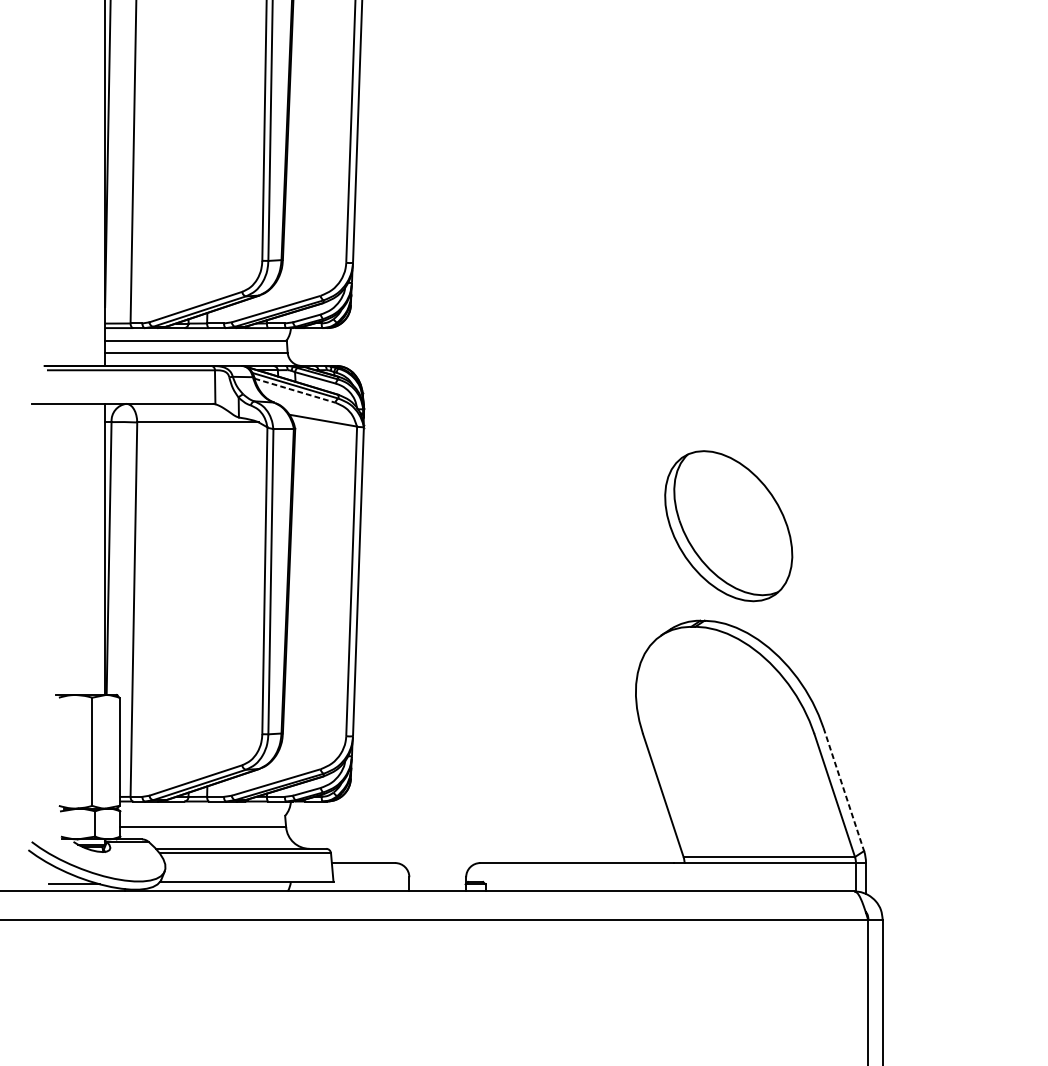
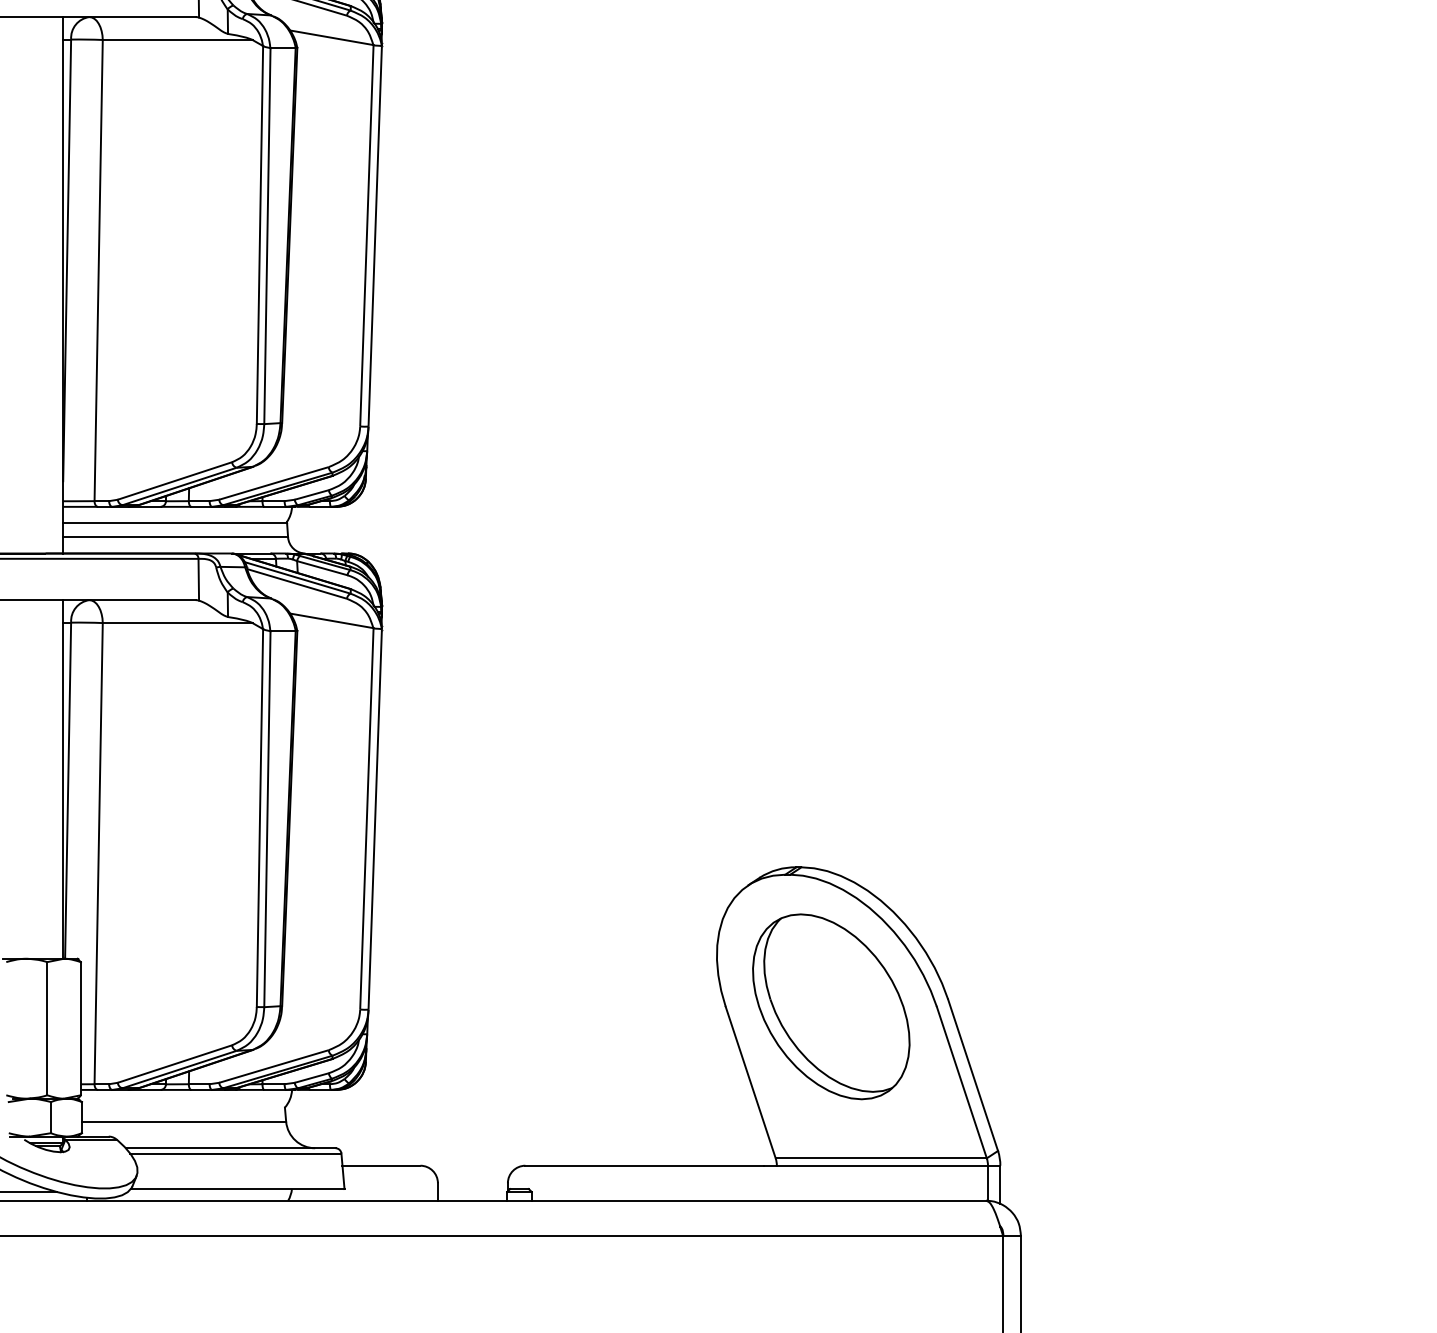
line: (294, 390) -> (296, 583), dashed -> solid
part: (728, 525) -> (831, 1006), moved
line: (844, 789) -> (973, 1075), dashed -> solid

